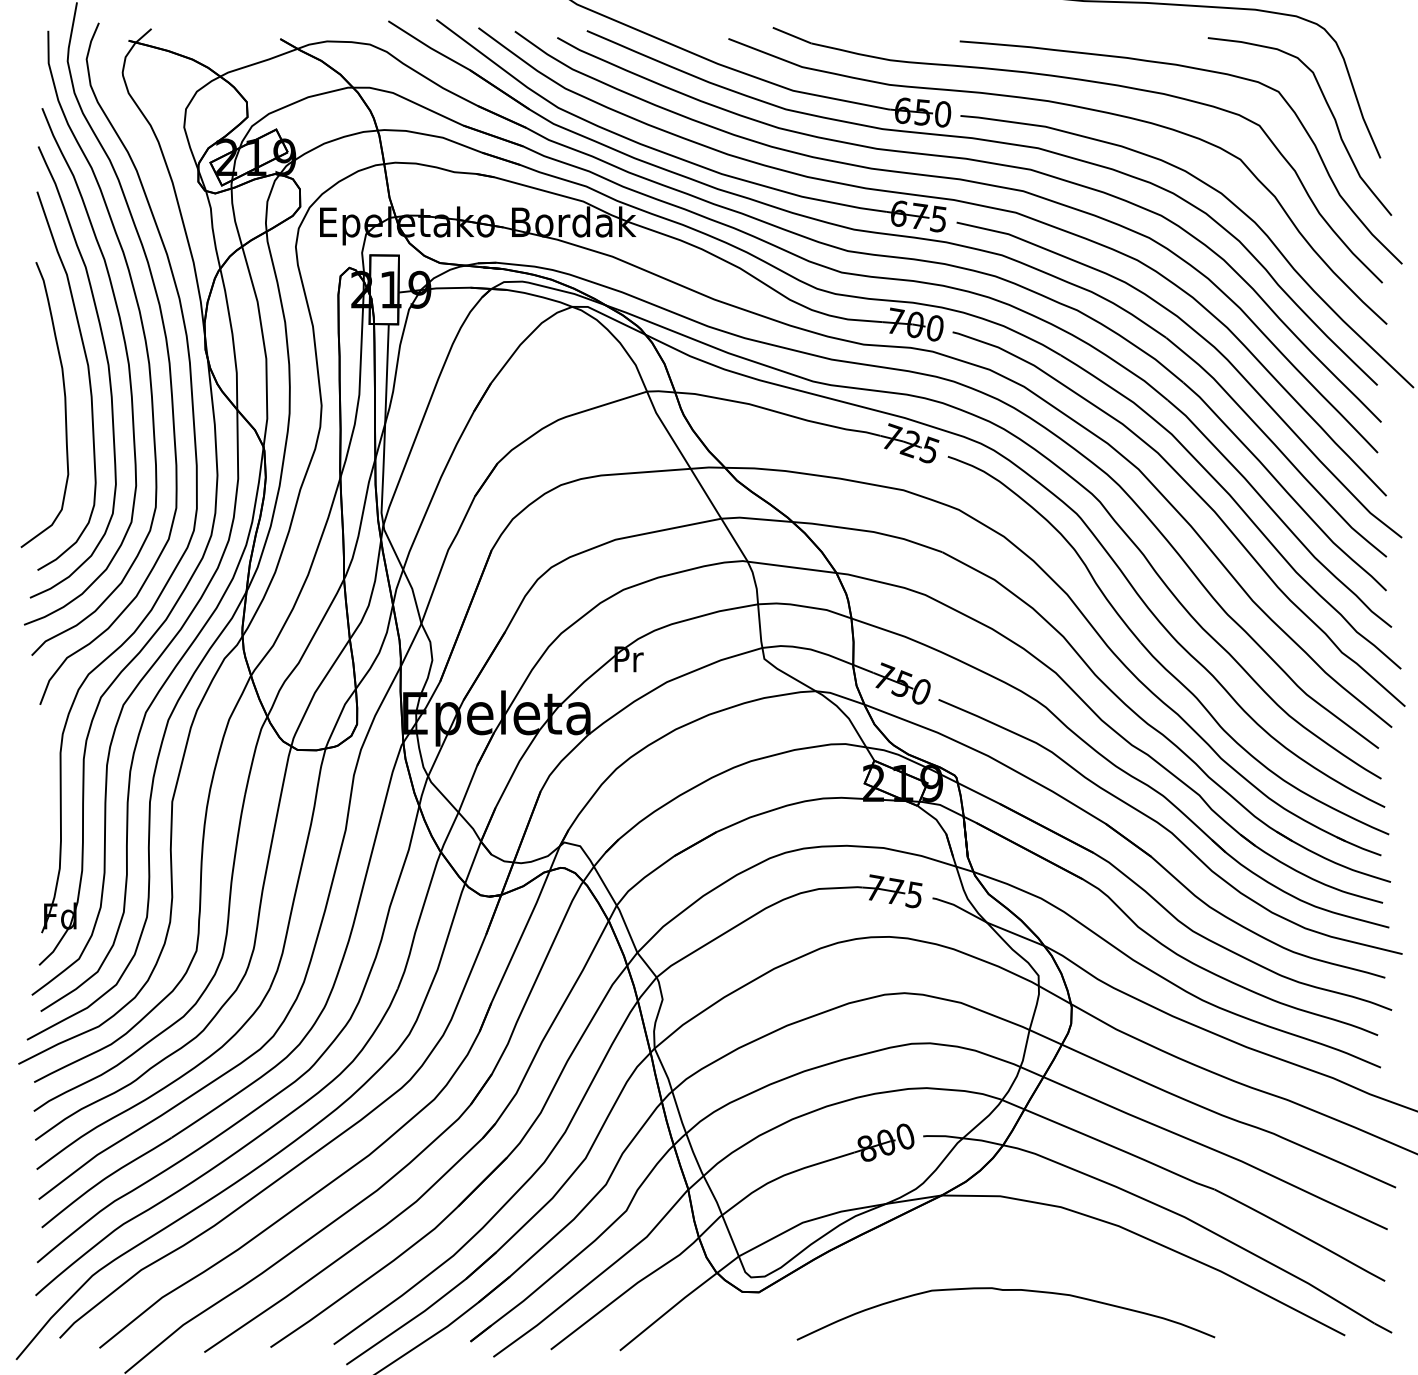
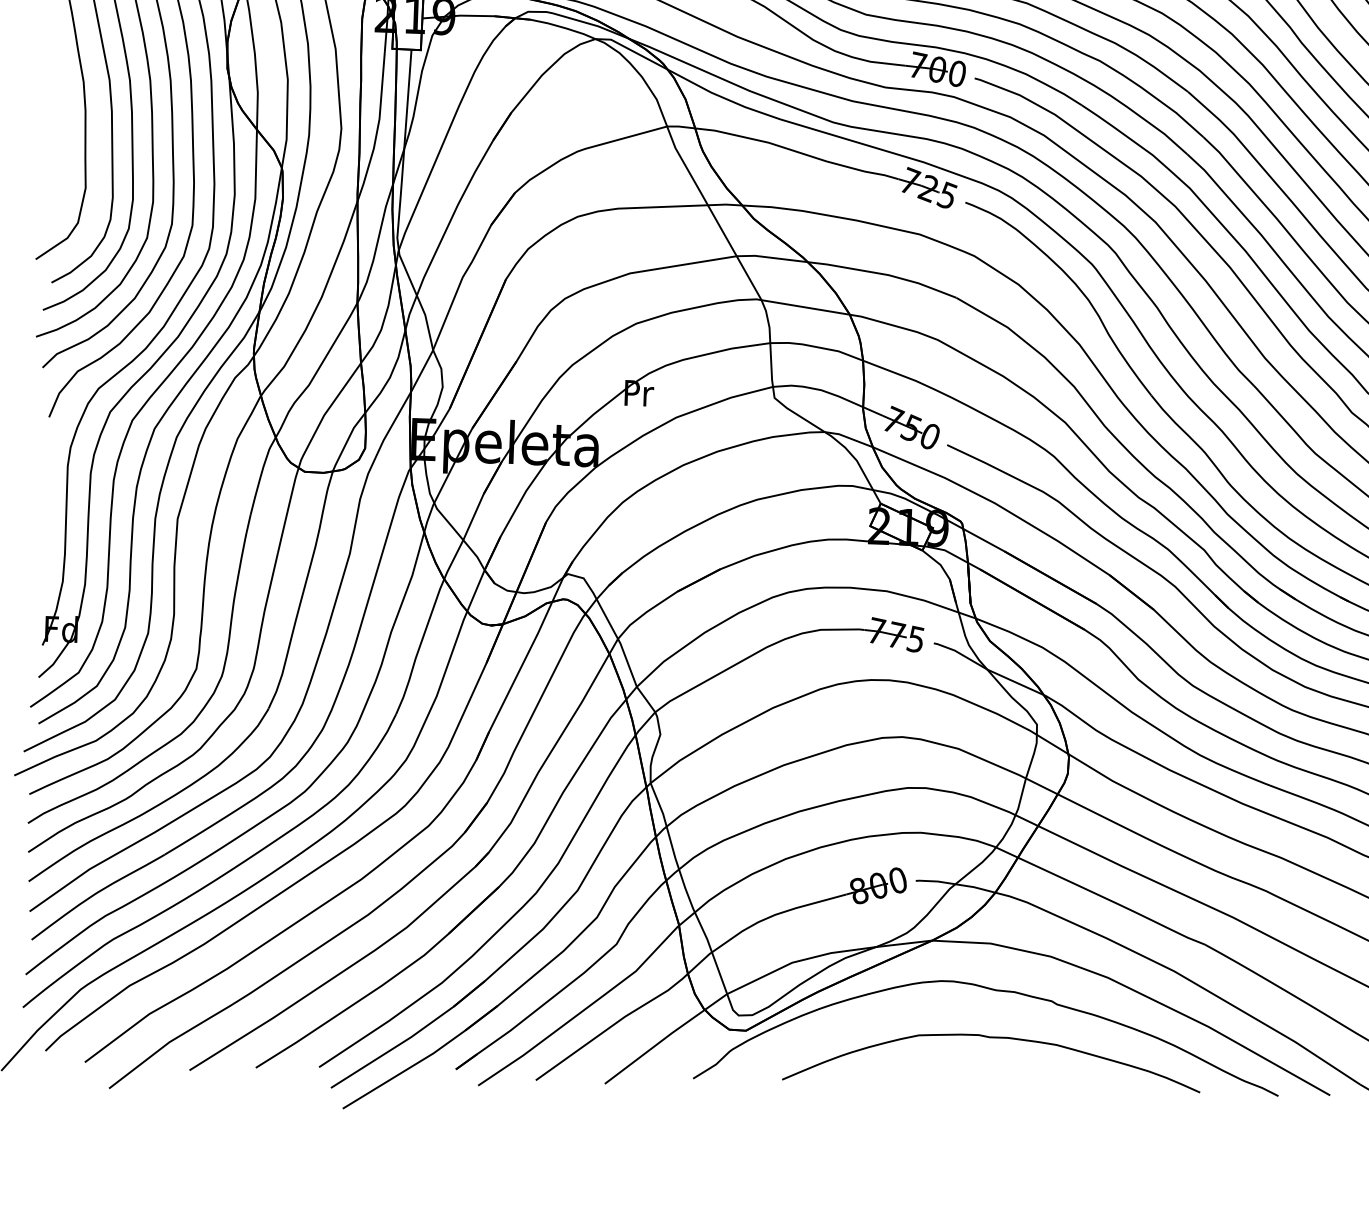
curve: (1004, 1243) -> (993, 990), added

